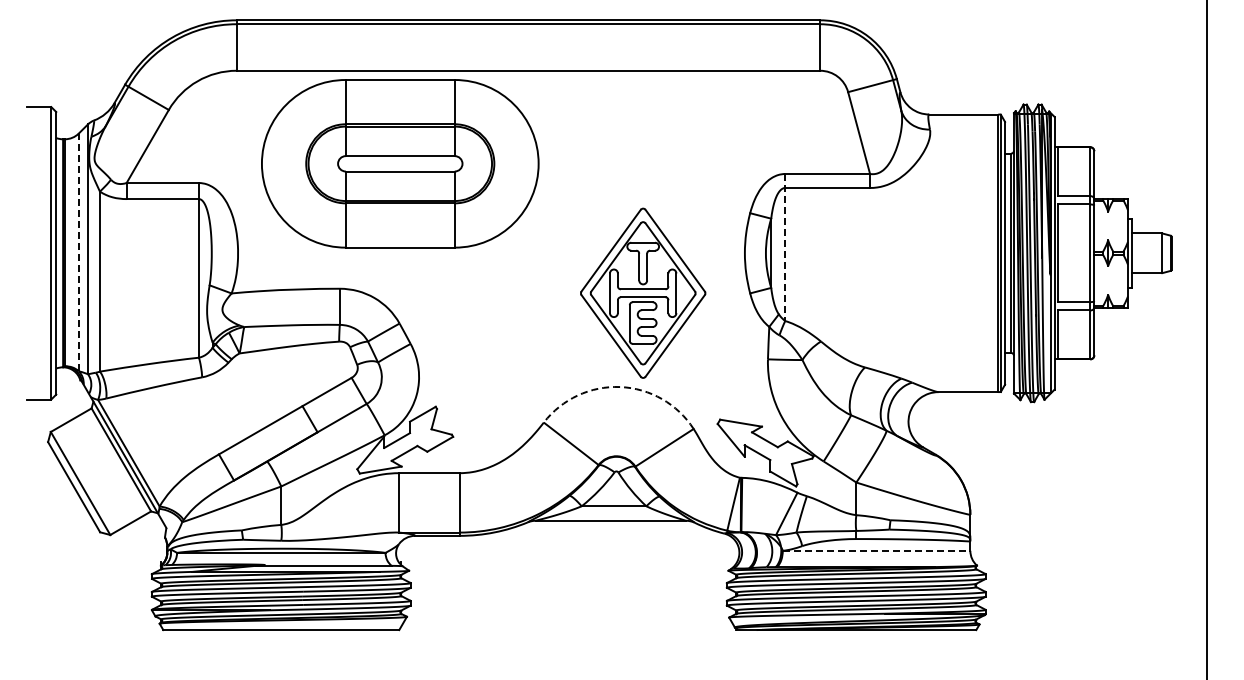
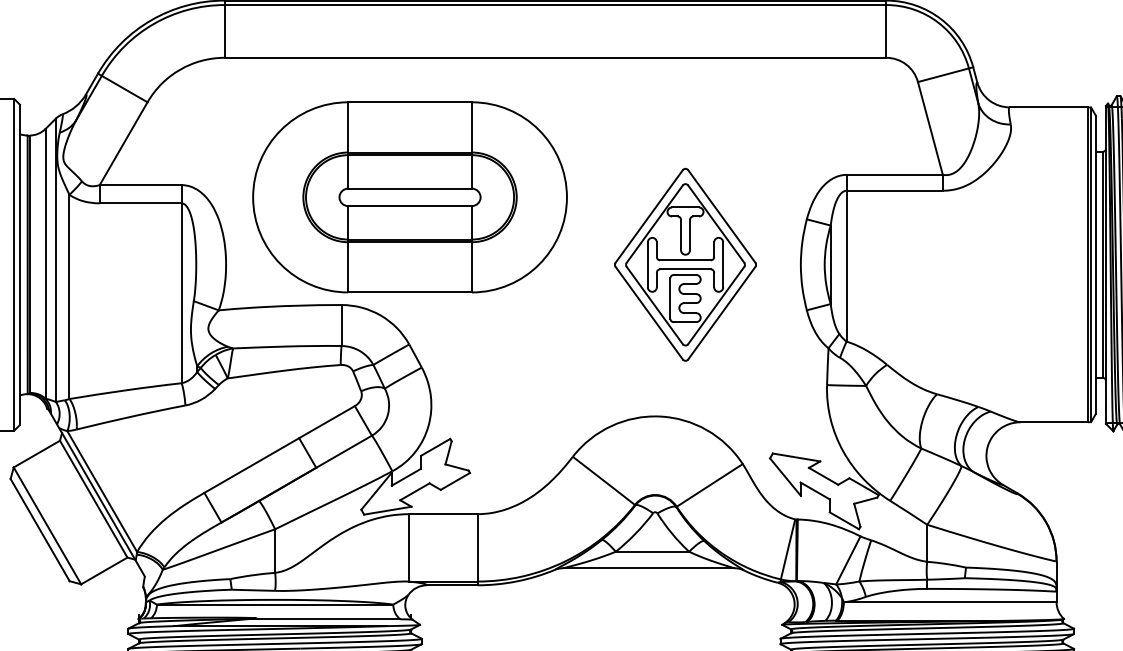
part: (400, 163) -> (410, 197), moved
line: (785, 247) -> (846, 258), dashed -> solid
line: (78, 252) -> (45, 263), dashed -> solid
part: (643, 292) -> (685, 263), moved
arc: (620, 387) -> (659, 417), dashed -> solid
line: (876, 550) -> (950, 601), dashed -> solid

